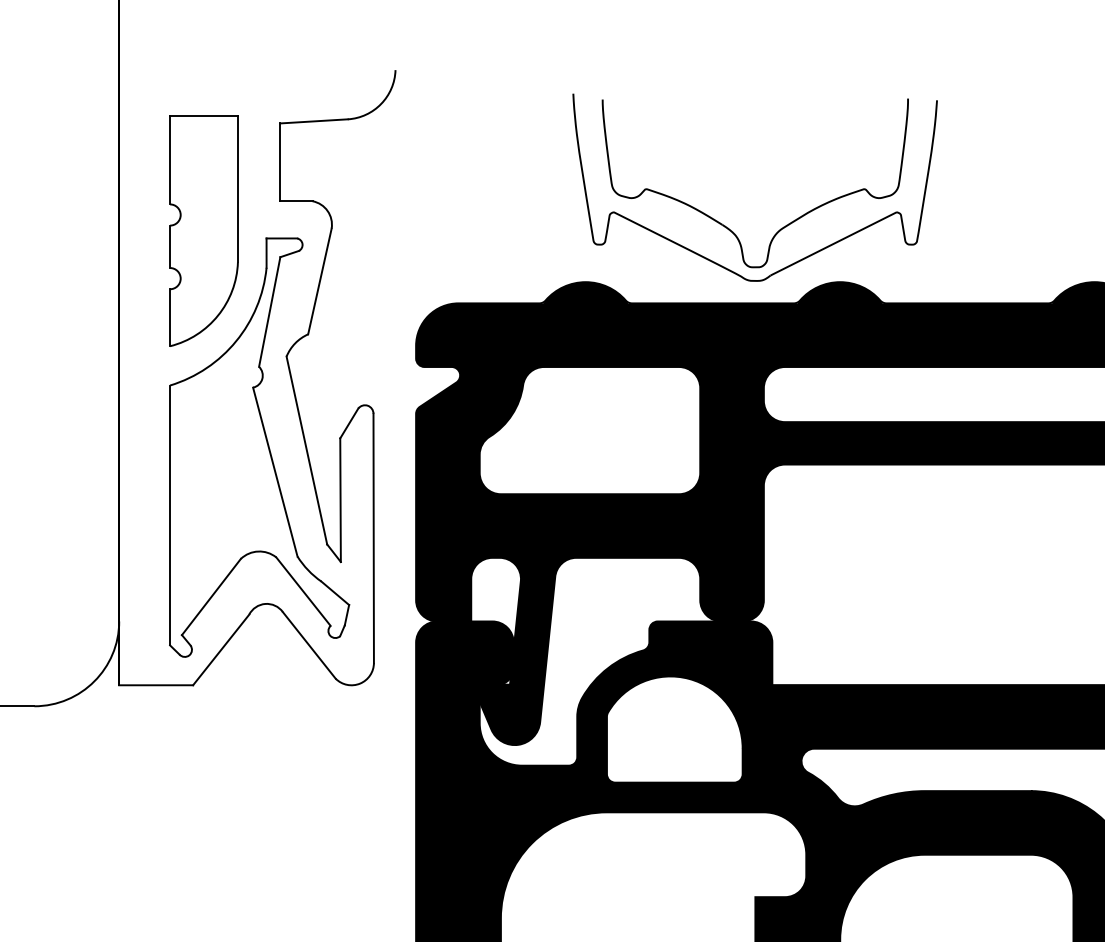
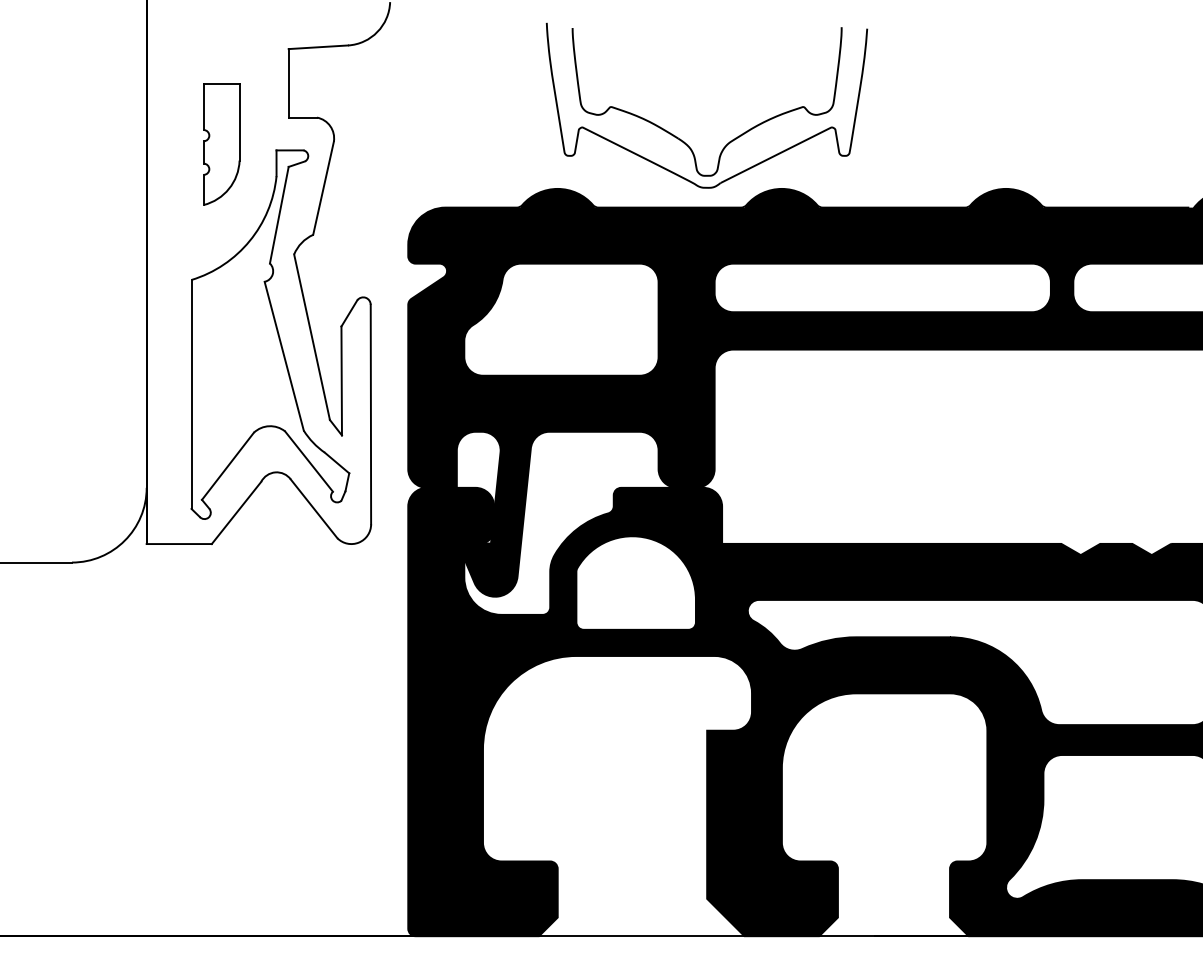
part: (204, 231) -> (221, 144), size x0.6

